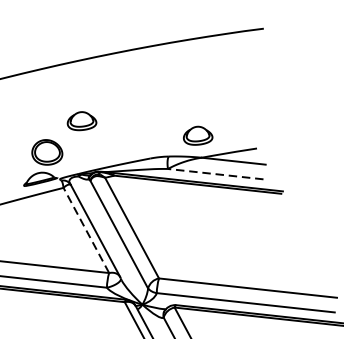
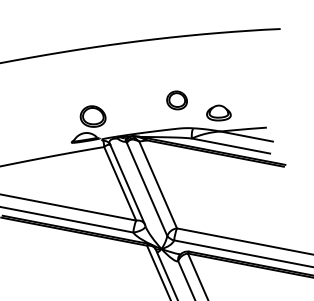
part: (81, 120) -> (123, 92), removed
part: (145, 124) -> (176, 100), added
line: (216, 174) -> (231, 146), dashed -> solid
line: (86, 230) -> (120, 183), dashed -> solid

